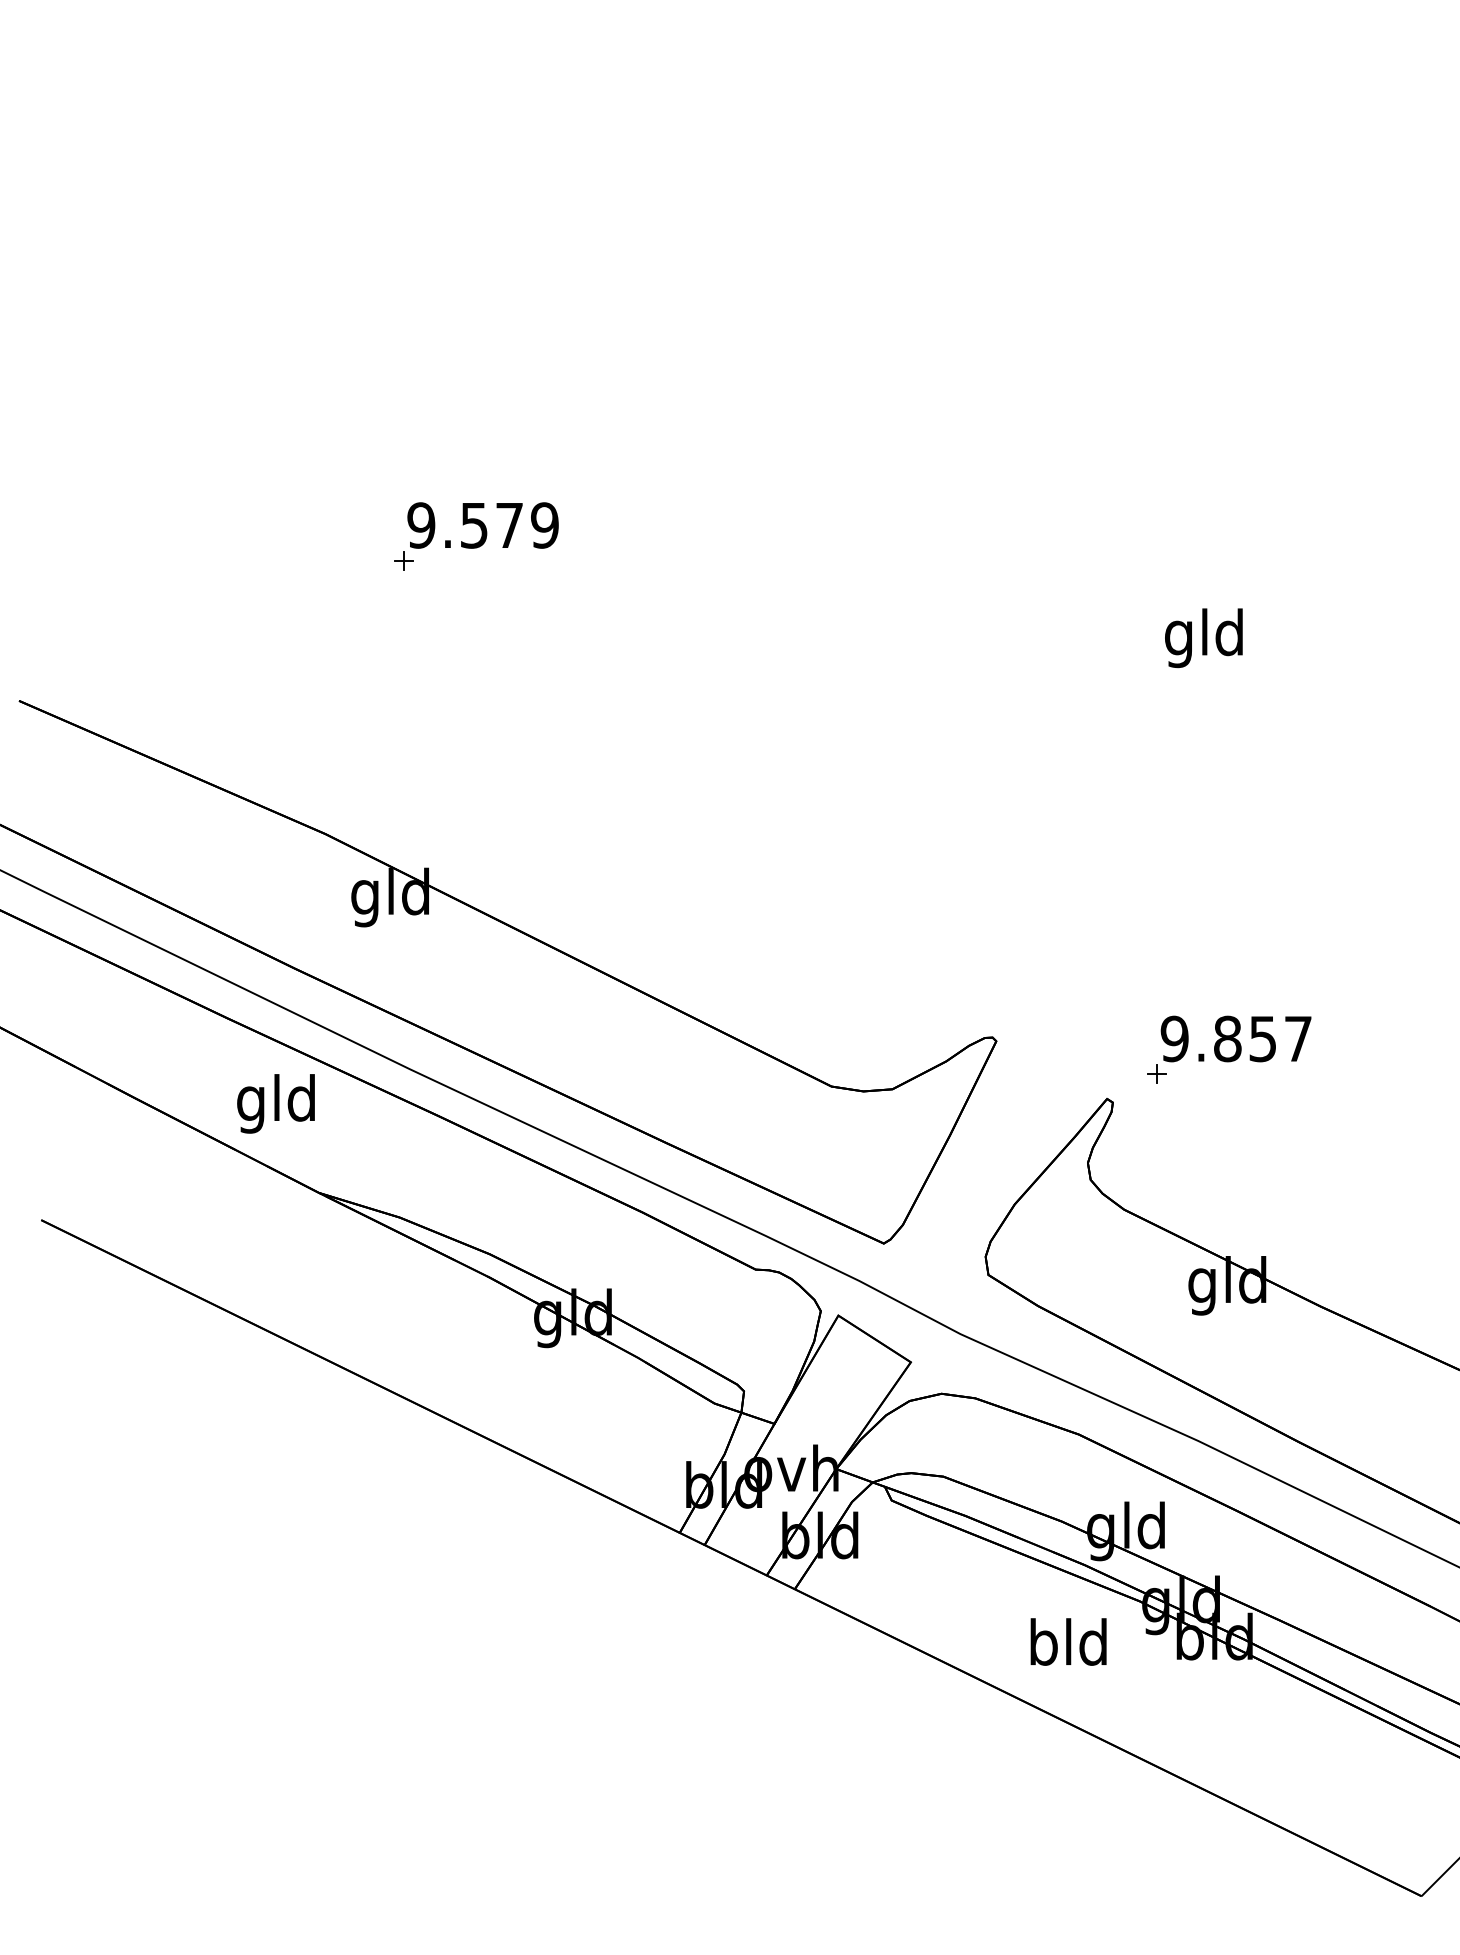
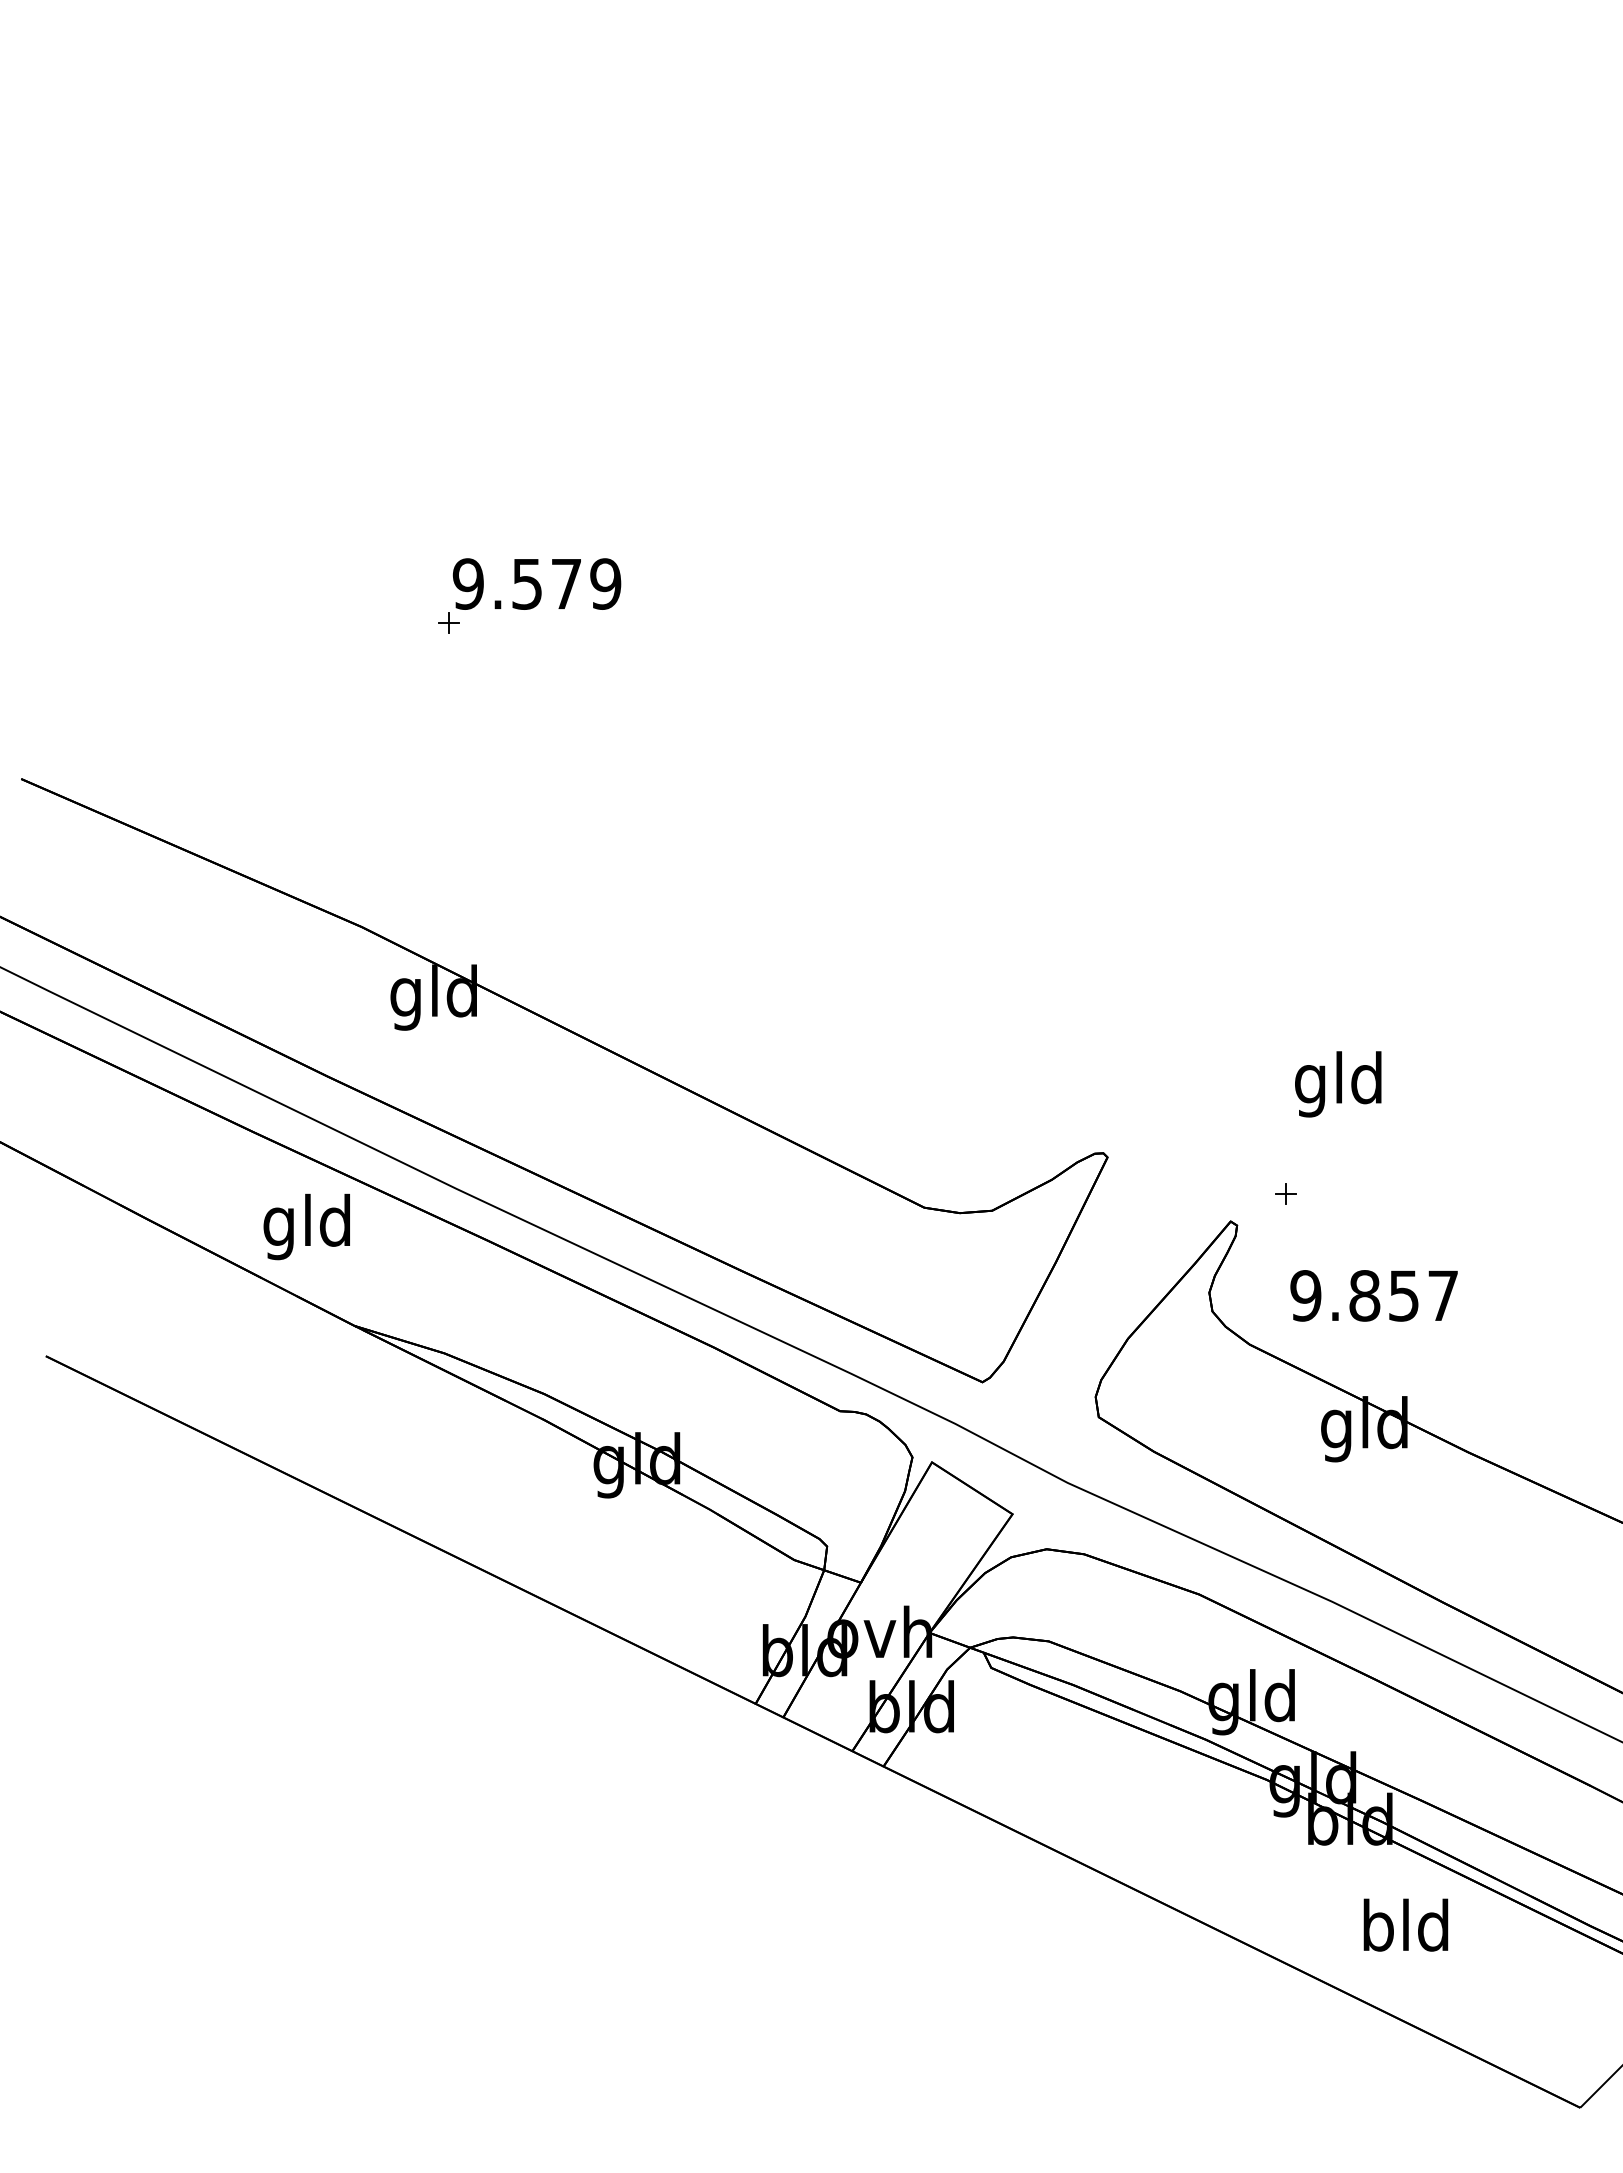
text: (1204, 638) -> (1338, 1084), moved
text: (1235, 1038) -> (1373, 1295), moved
text: (1068, 1641) -> (1405, 1924), moved

